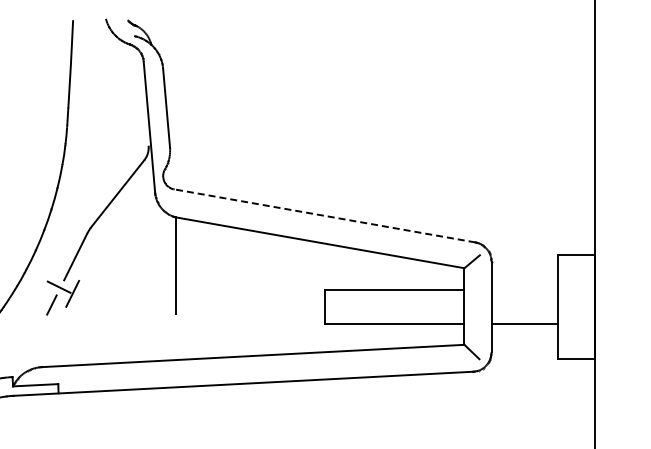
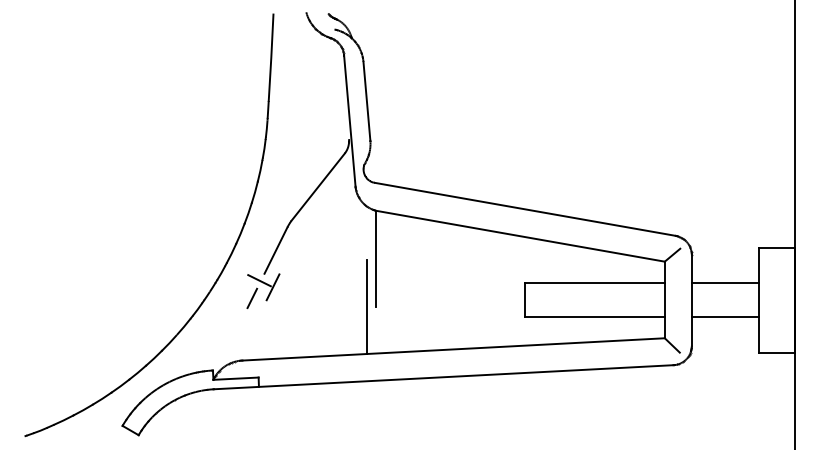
line: (325, 216) -> (525, 209), dashed -> solid
line: (524, 290) -> (724, 283), added
line: (166, 313) -> (366, 306), added

